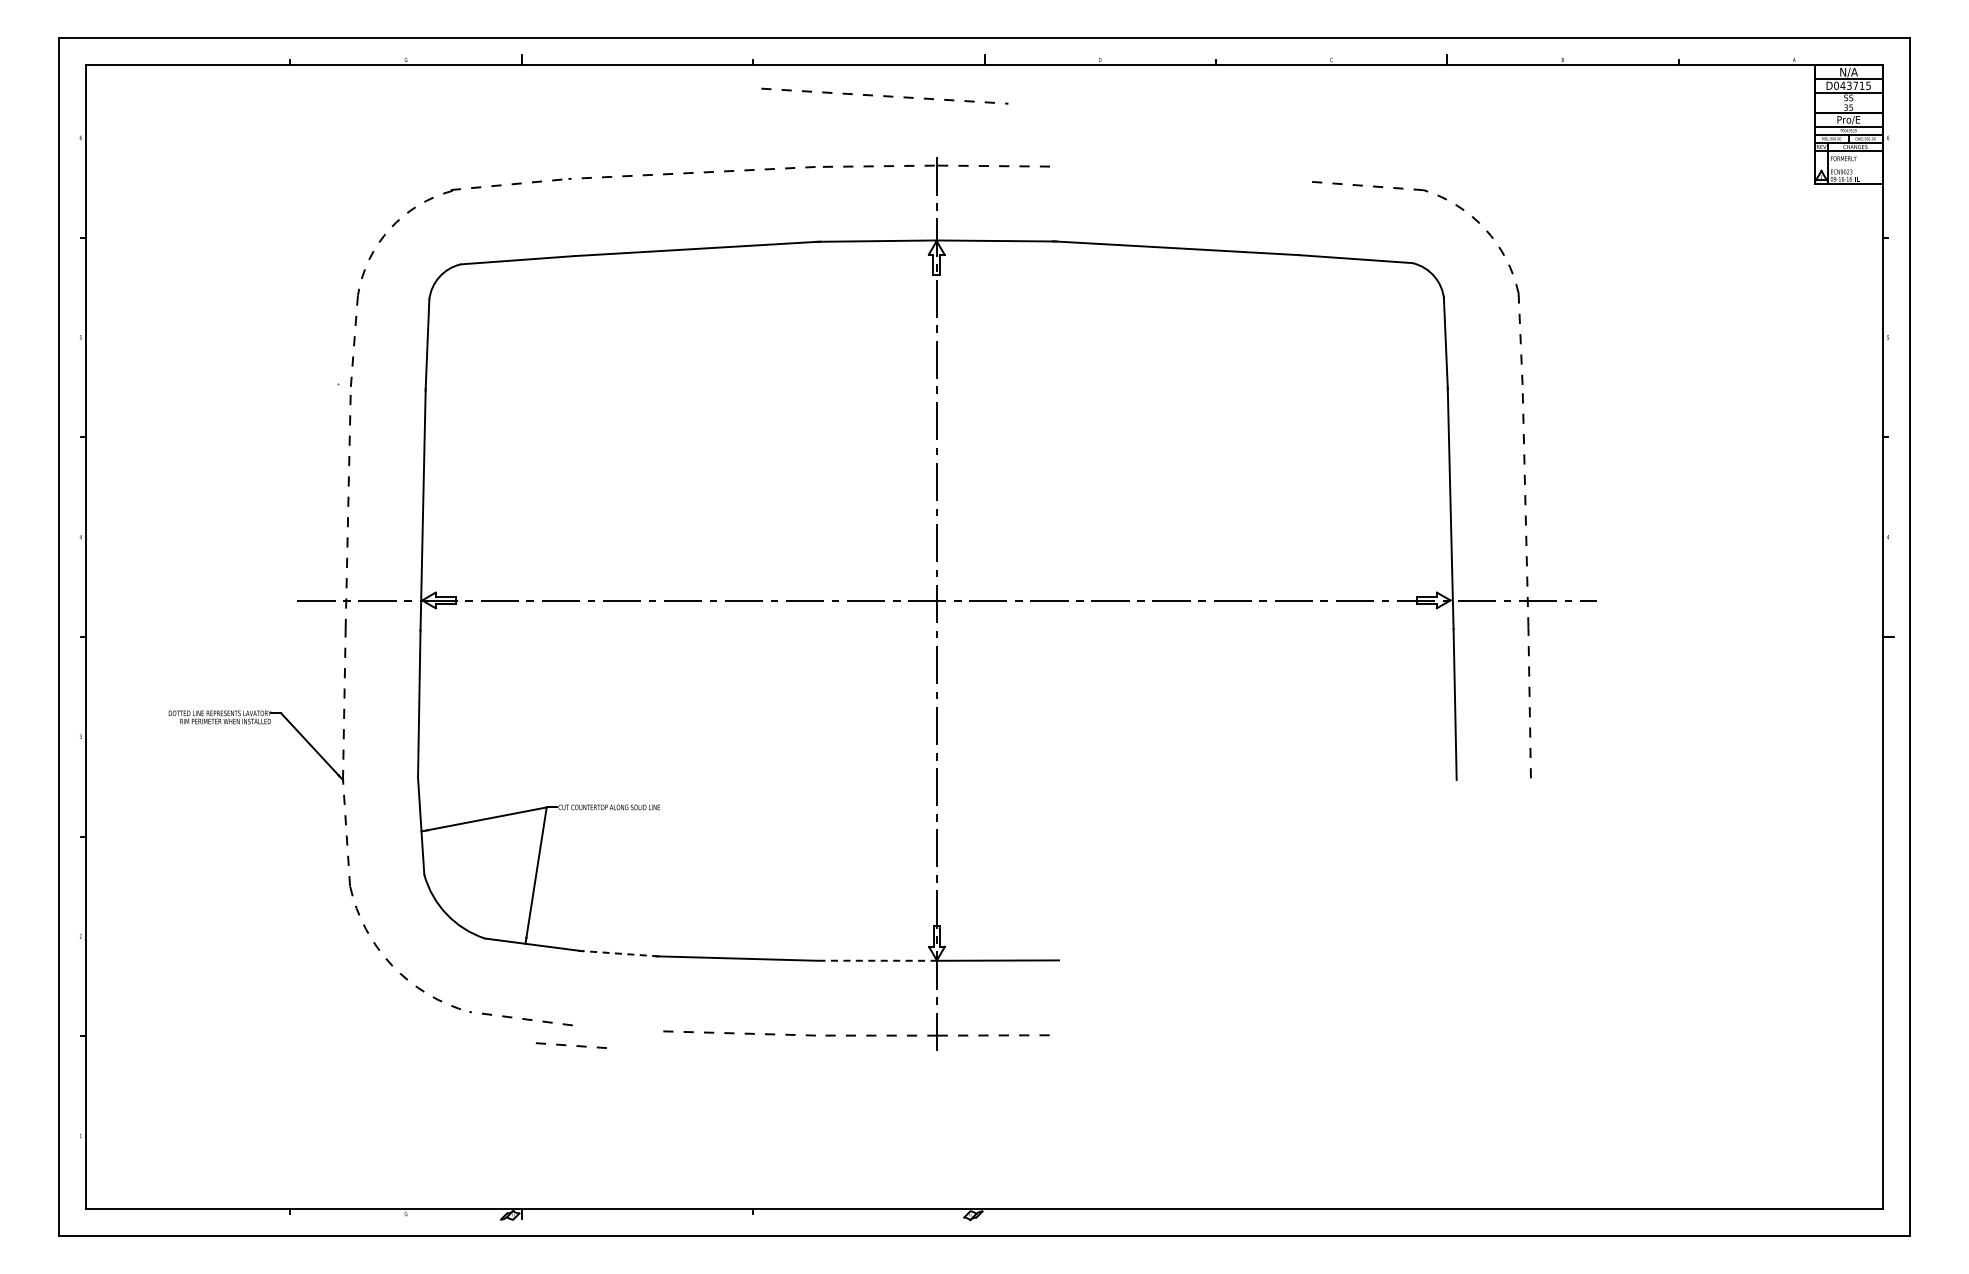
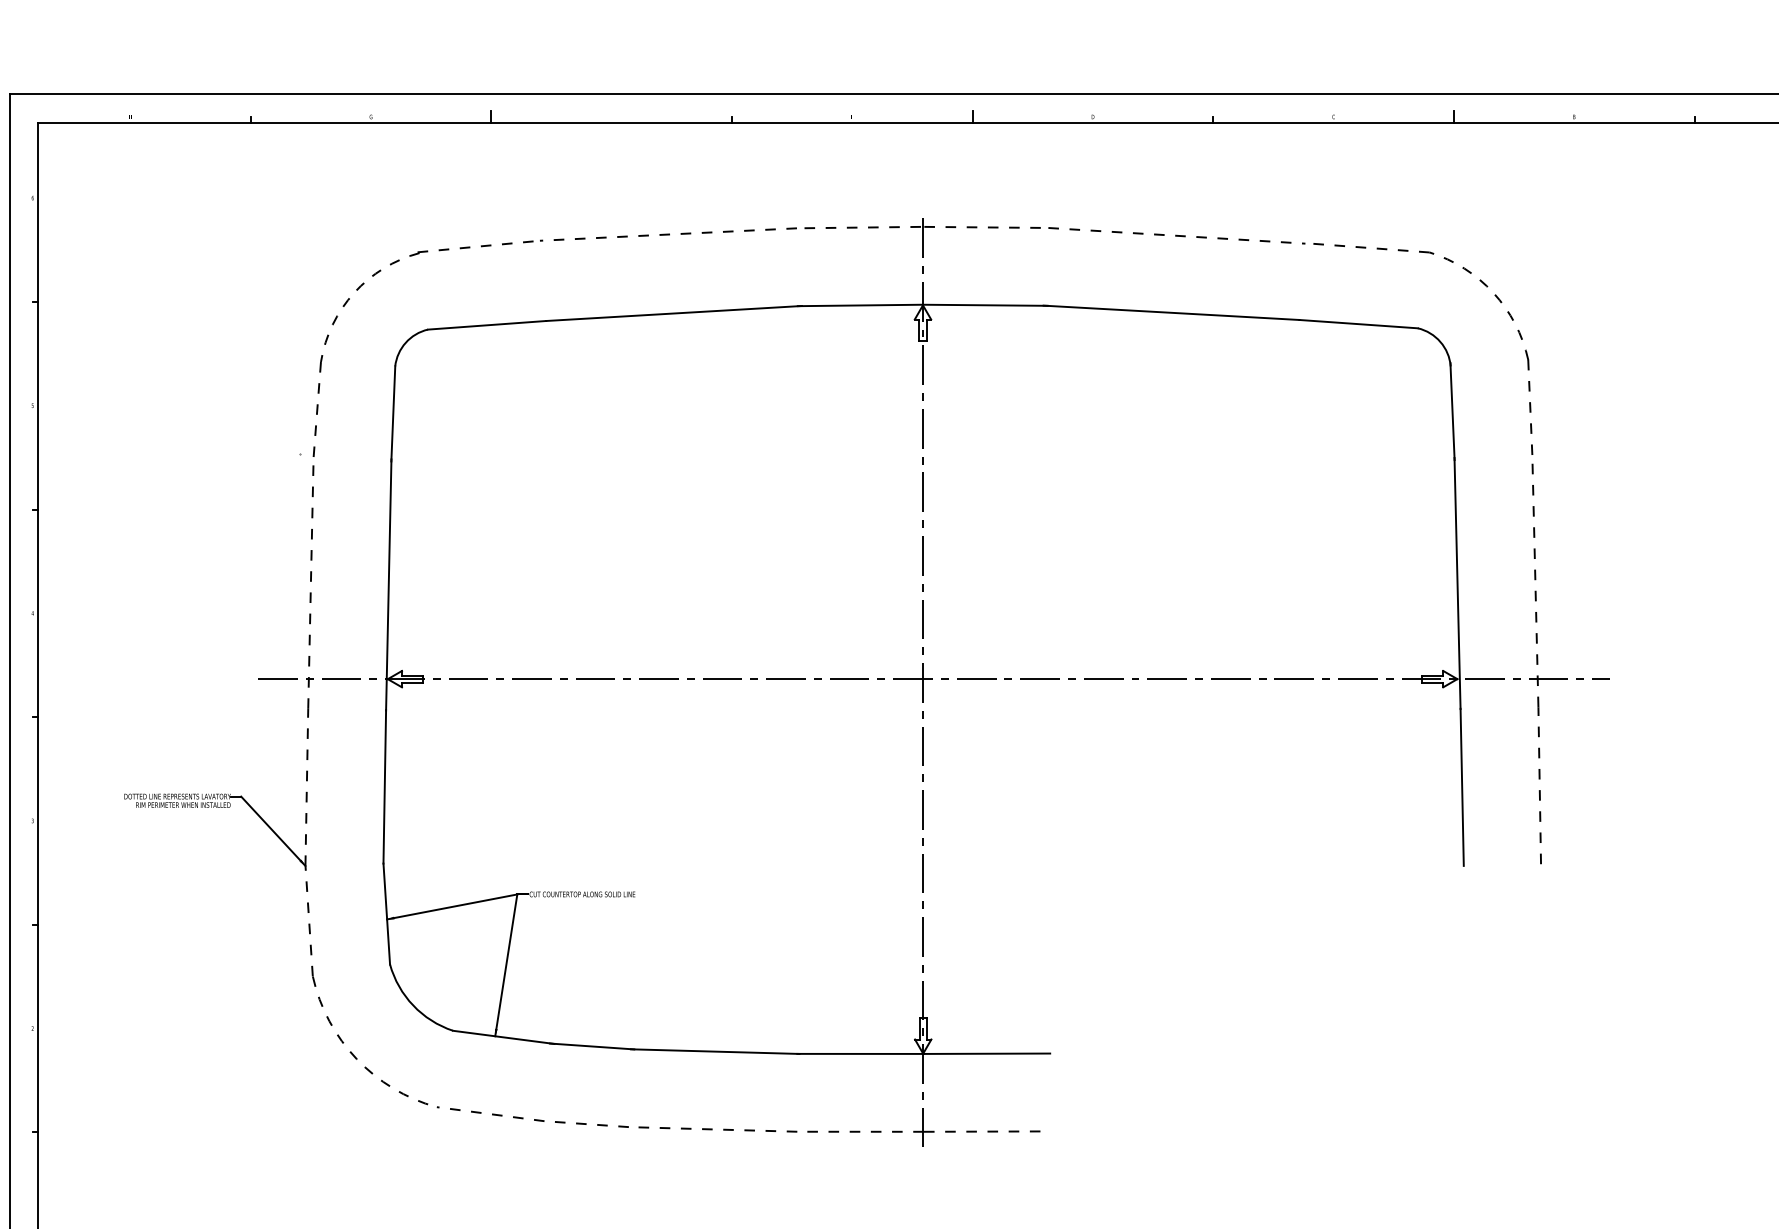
line: (884, 95) -> (1176, 235), moved
line: (618, 953) -> (592, 1046), dashed -> solid
line: (876, 960) -> (860, 1053), dashed -> solid
line: (566, 1045) -> (586, 1124), moved

